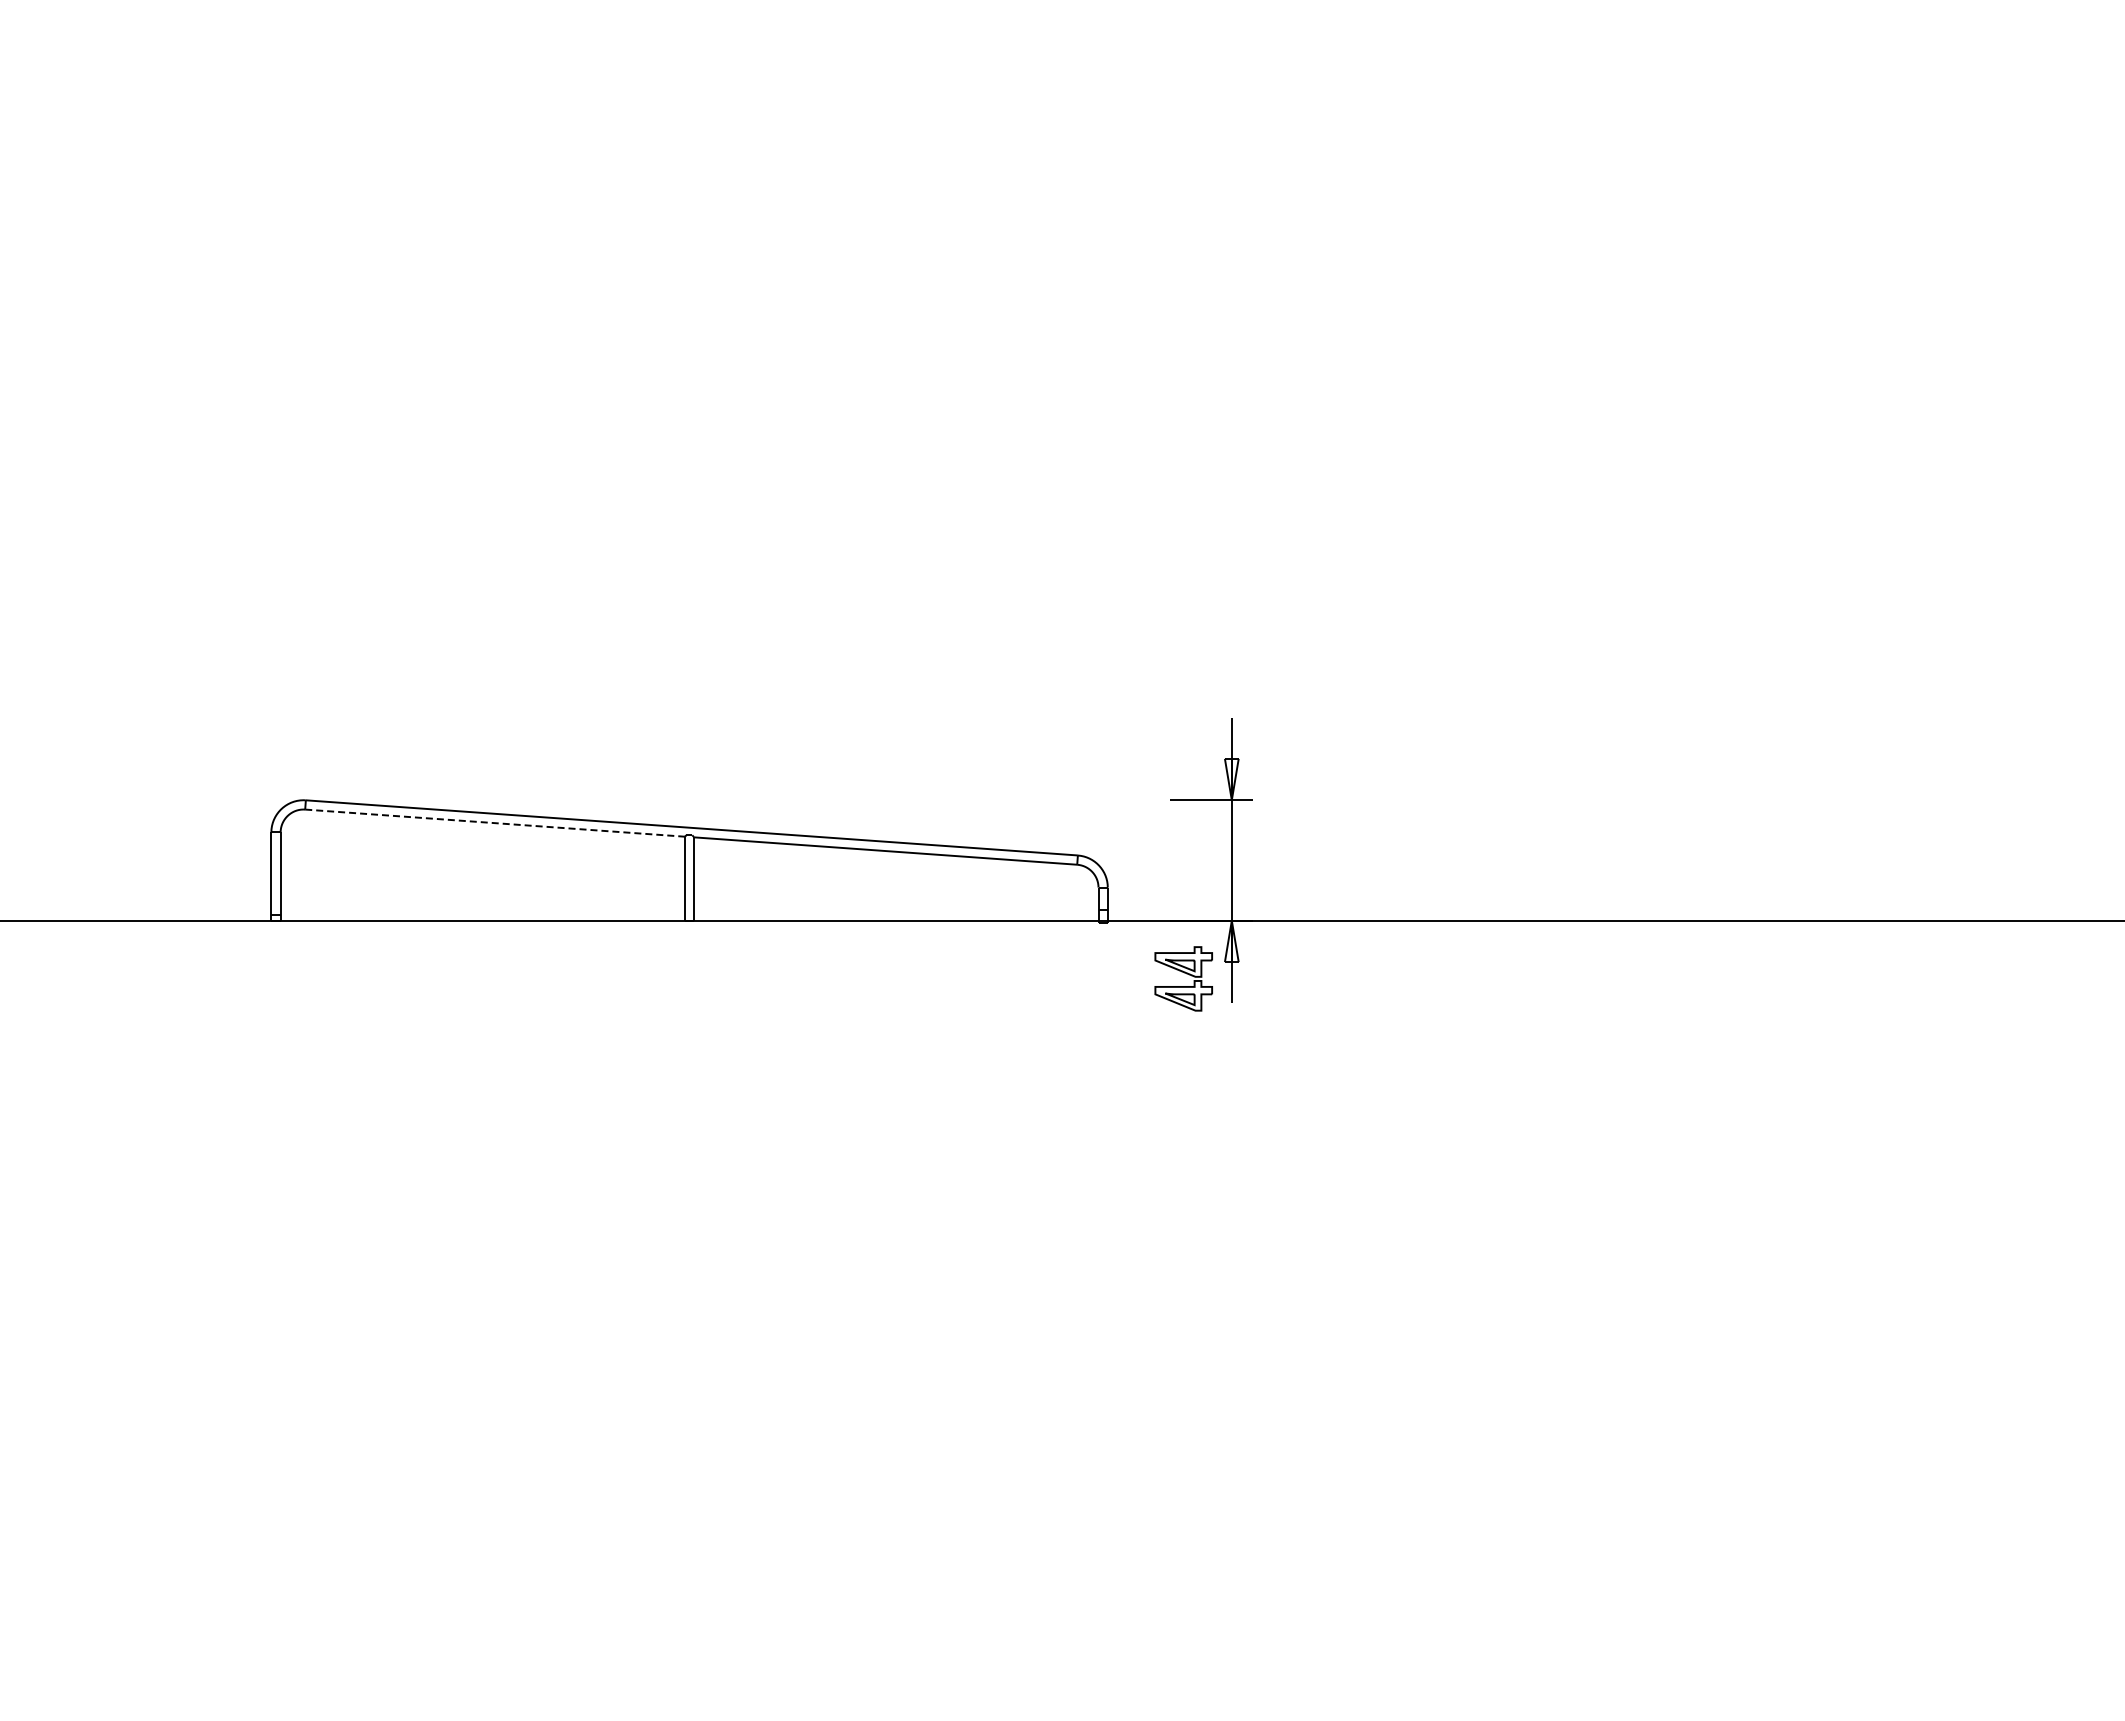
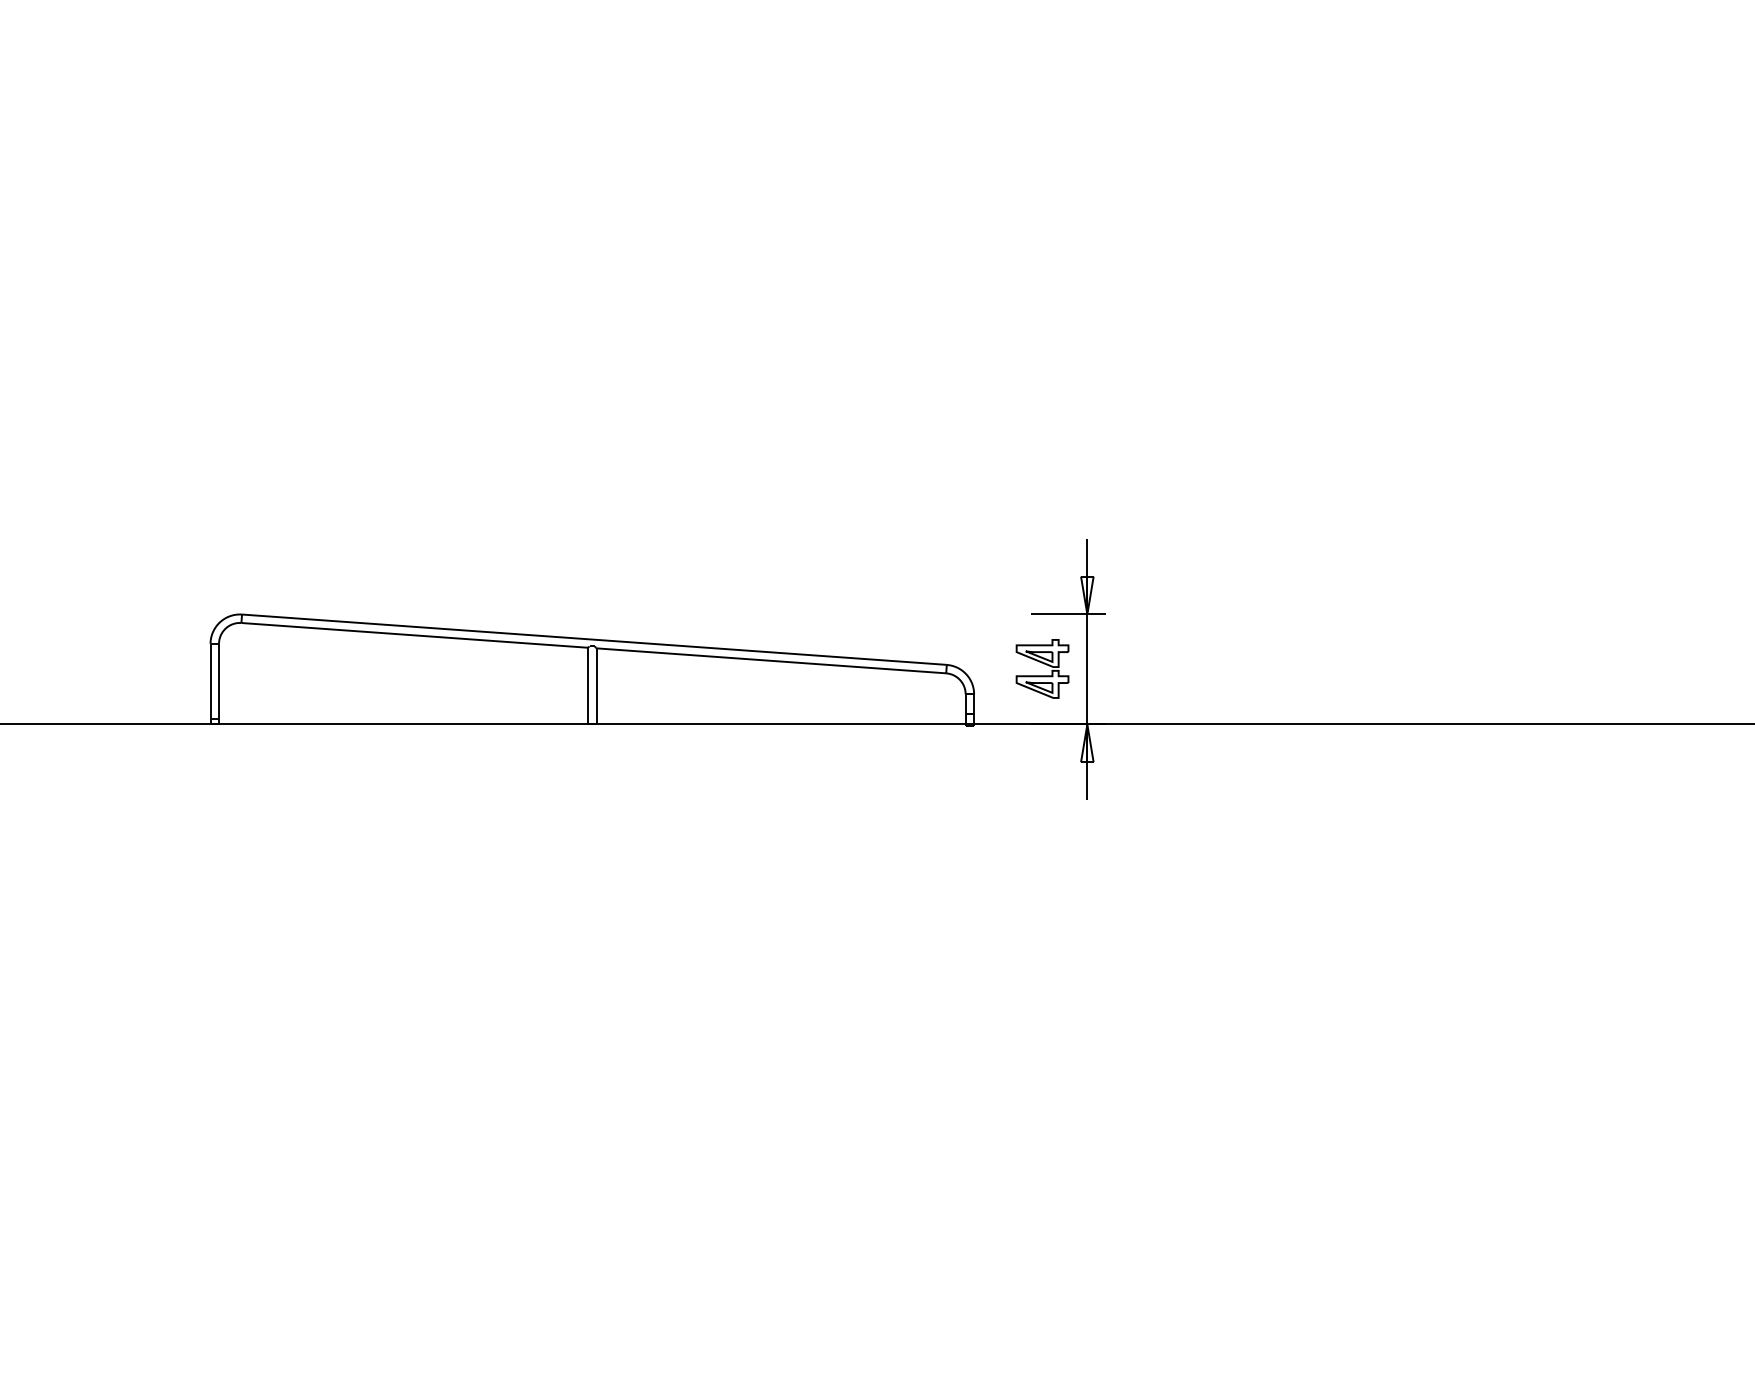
line: (495, 823) -> (415, 635), dashed -> solid
part: (1183, 978) -> (1042, 668), moved

